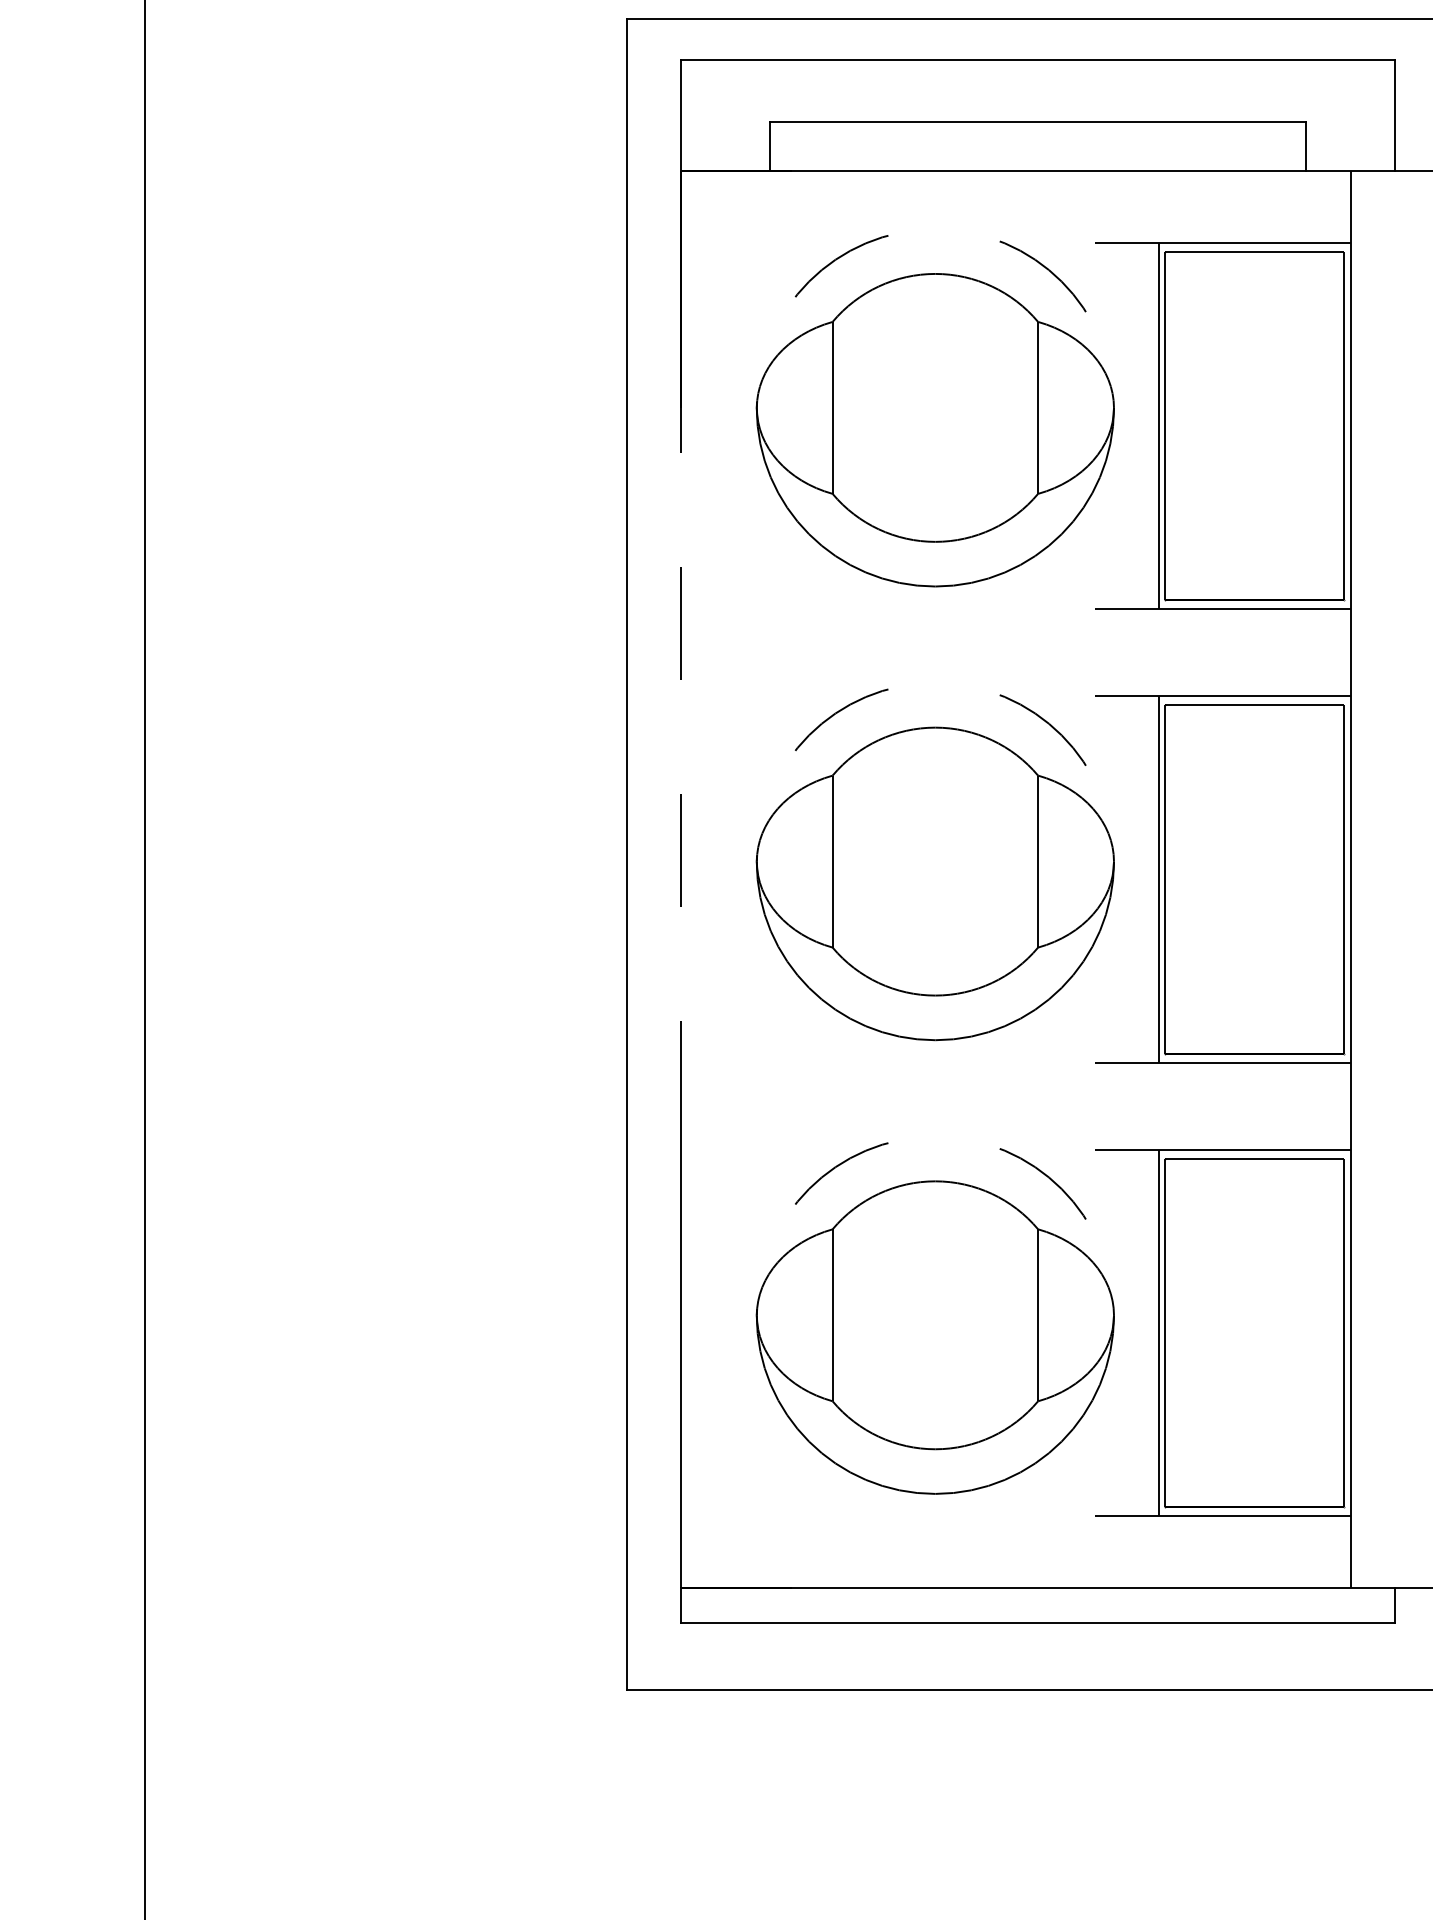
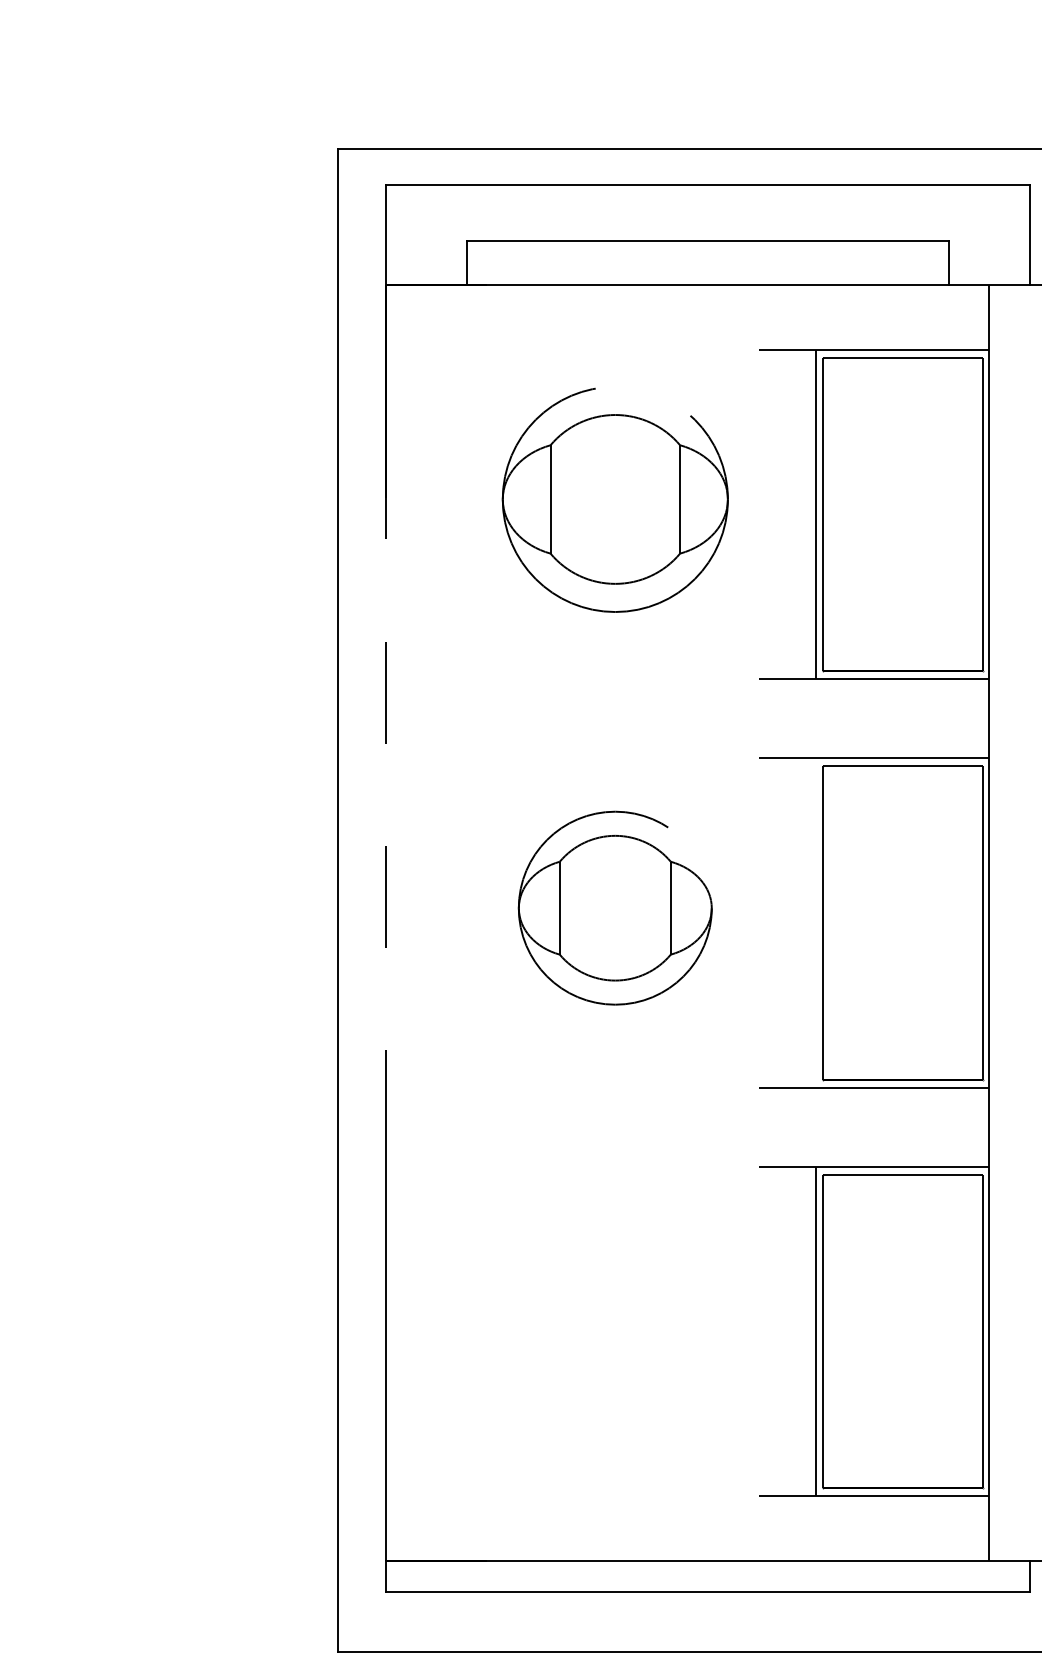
part: (934, 411) -> (614, 501), size x0.7
part: (934, 864) -> (614, 909), size x0.6
line: (1158, 879) -> (816, 923), removed
part: (934, 1318) -> (614, 1318), removed

